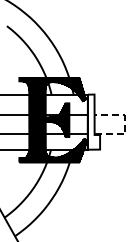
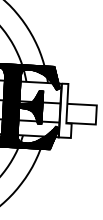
line: (124, 124) -> (96, 114), dashed -> solid

